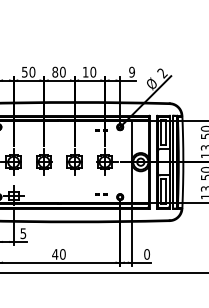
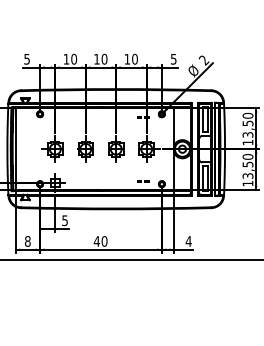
text: (54, 71) -> (96, 58), 80 -> 10
text: (131, 71) -> (173, 58), 9 -> 5
text: (24, 72) -> (66, 59), 50 -> 10
text: (146, 254) -> (188, 241), 0 -> 4

